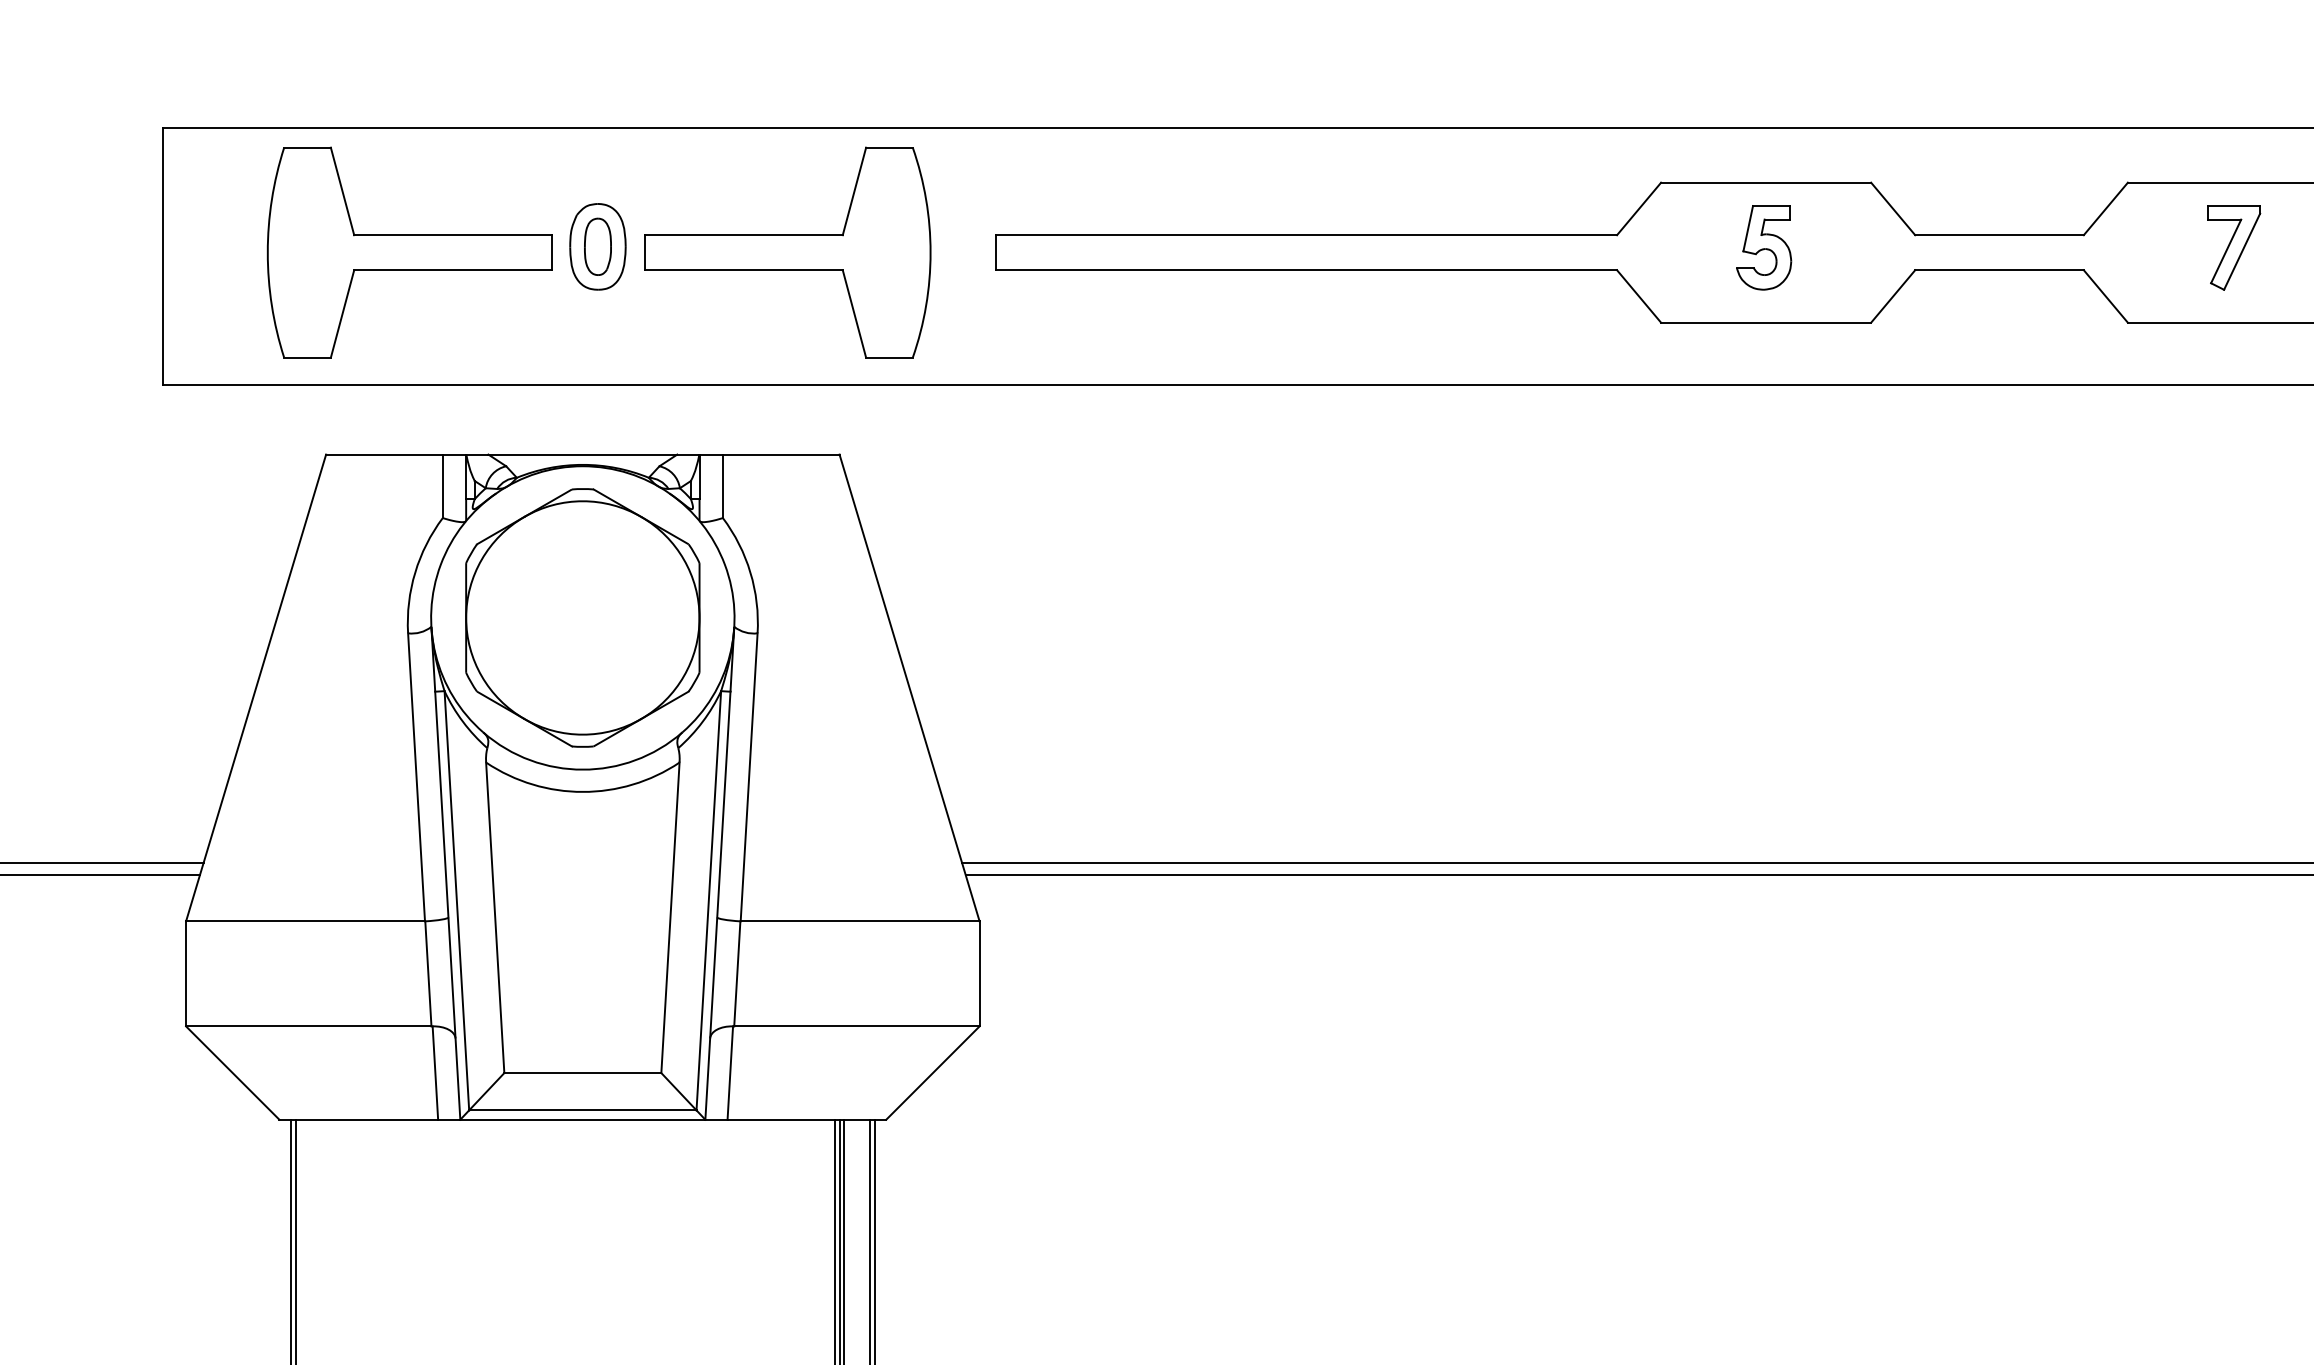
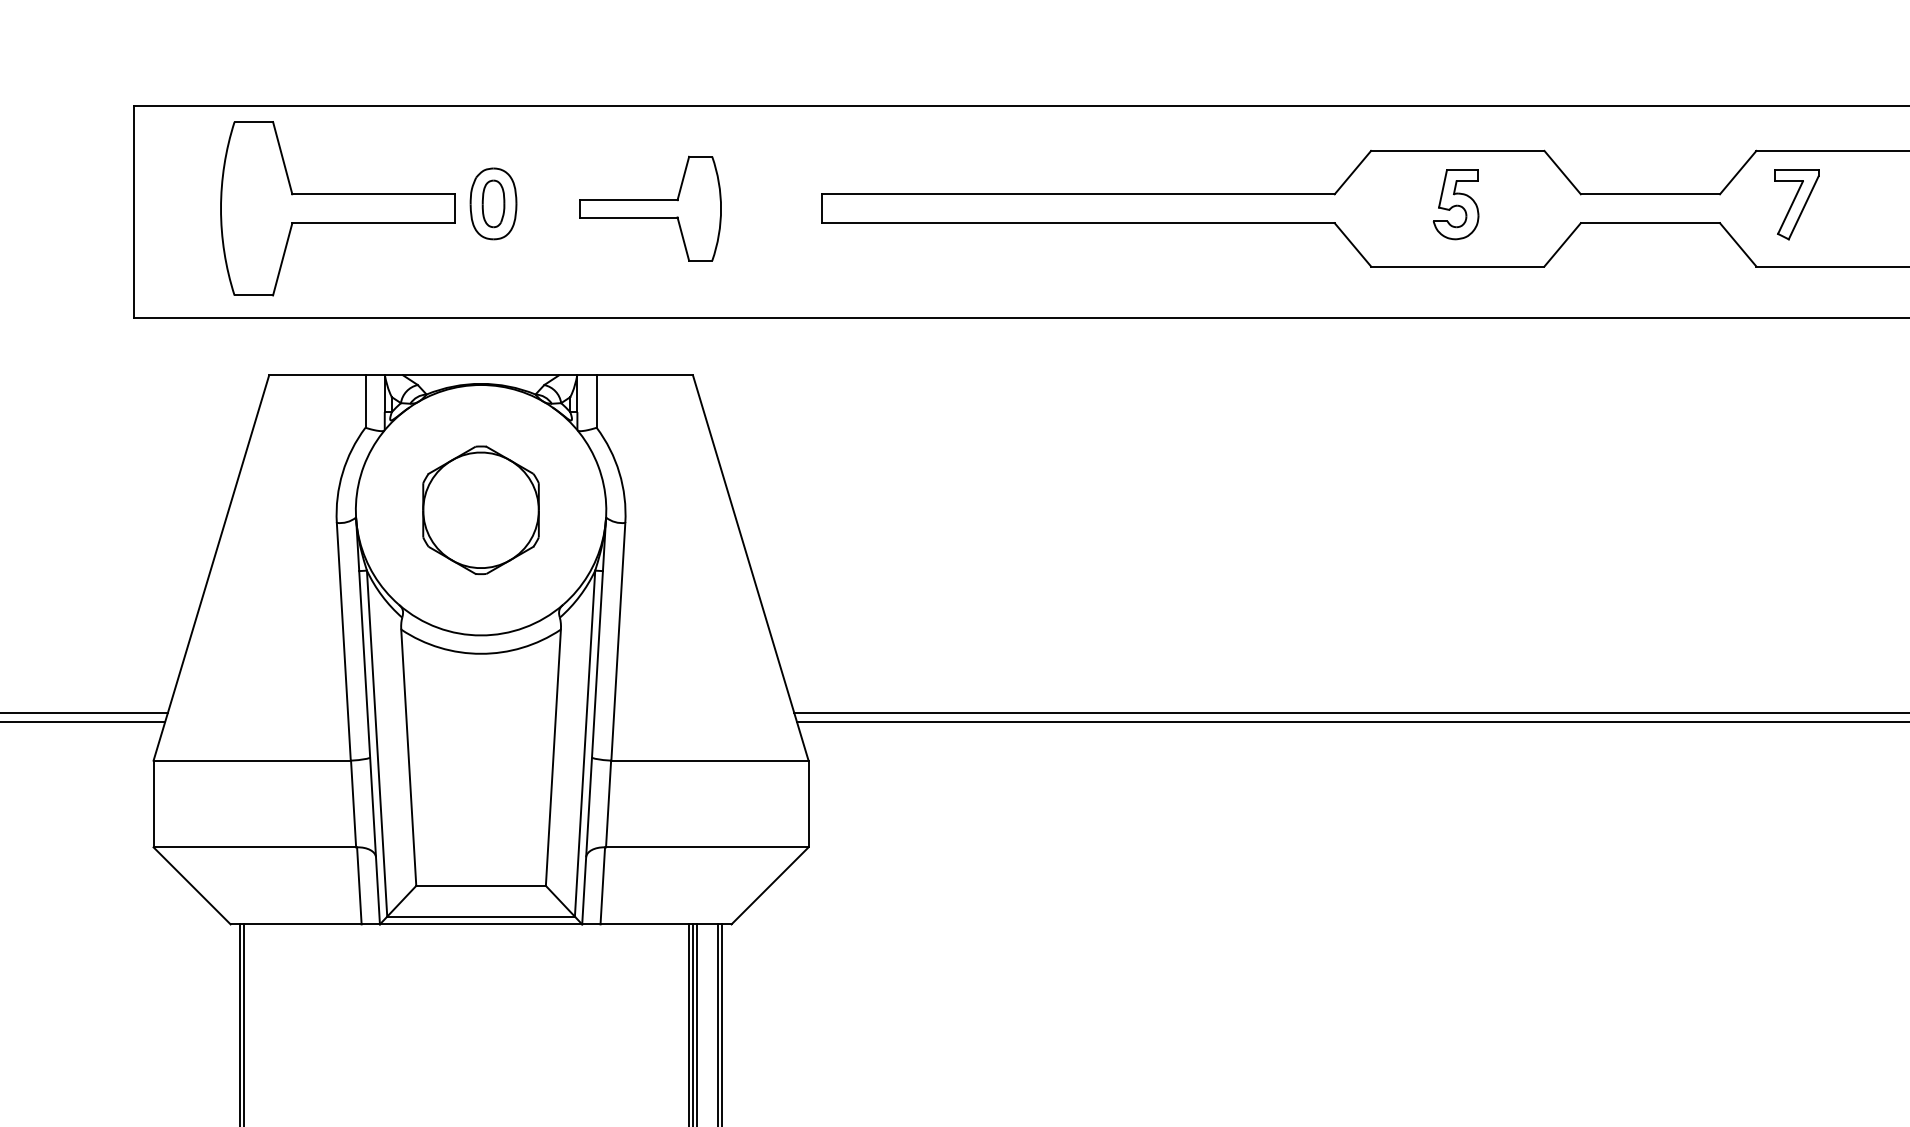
part: (2233, 247) -> (1796, 204), moved
part: (788, 252) -> (650, 208), size x0.6
part: (582, 618) -> (480, 510), size x0.6

